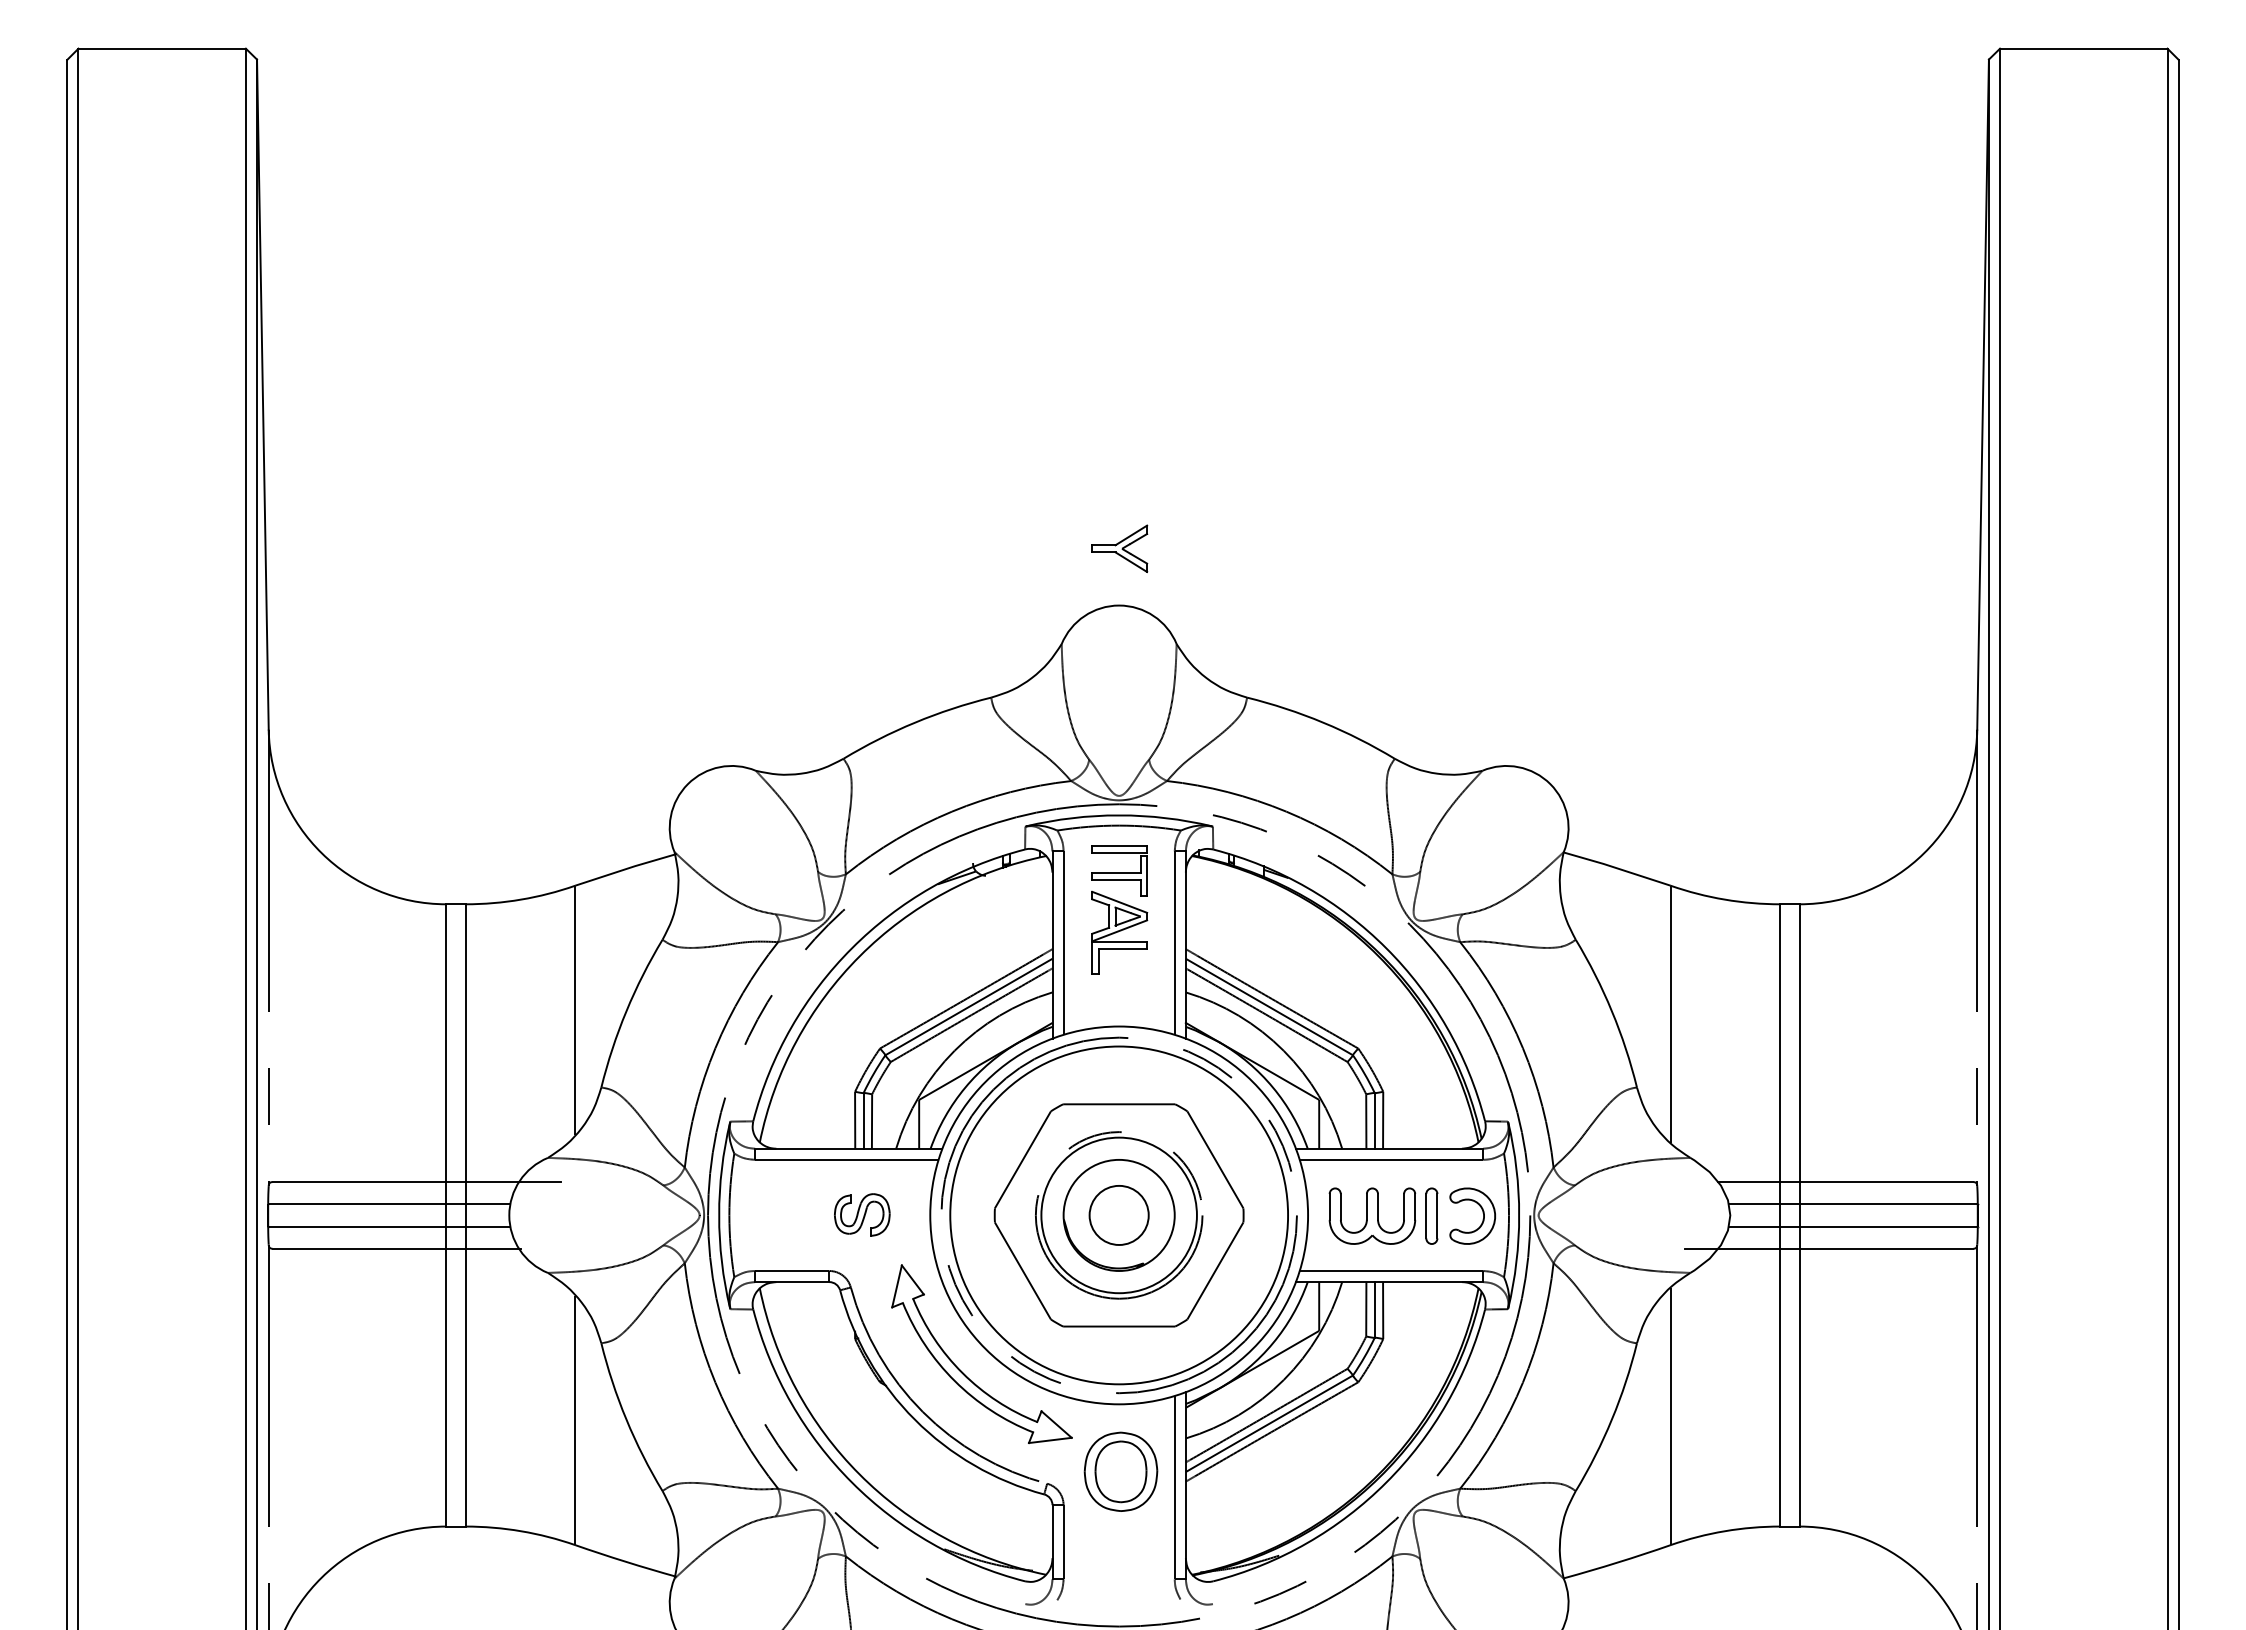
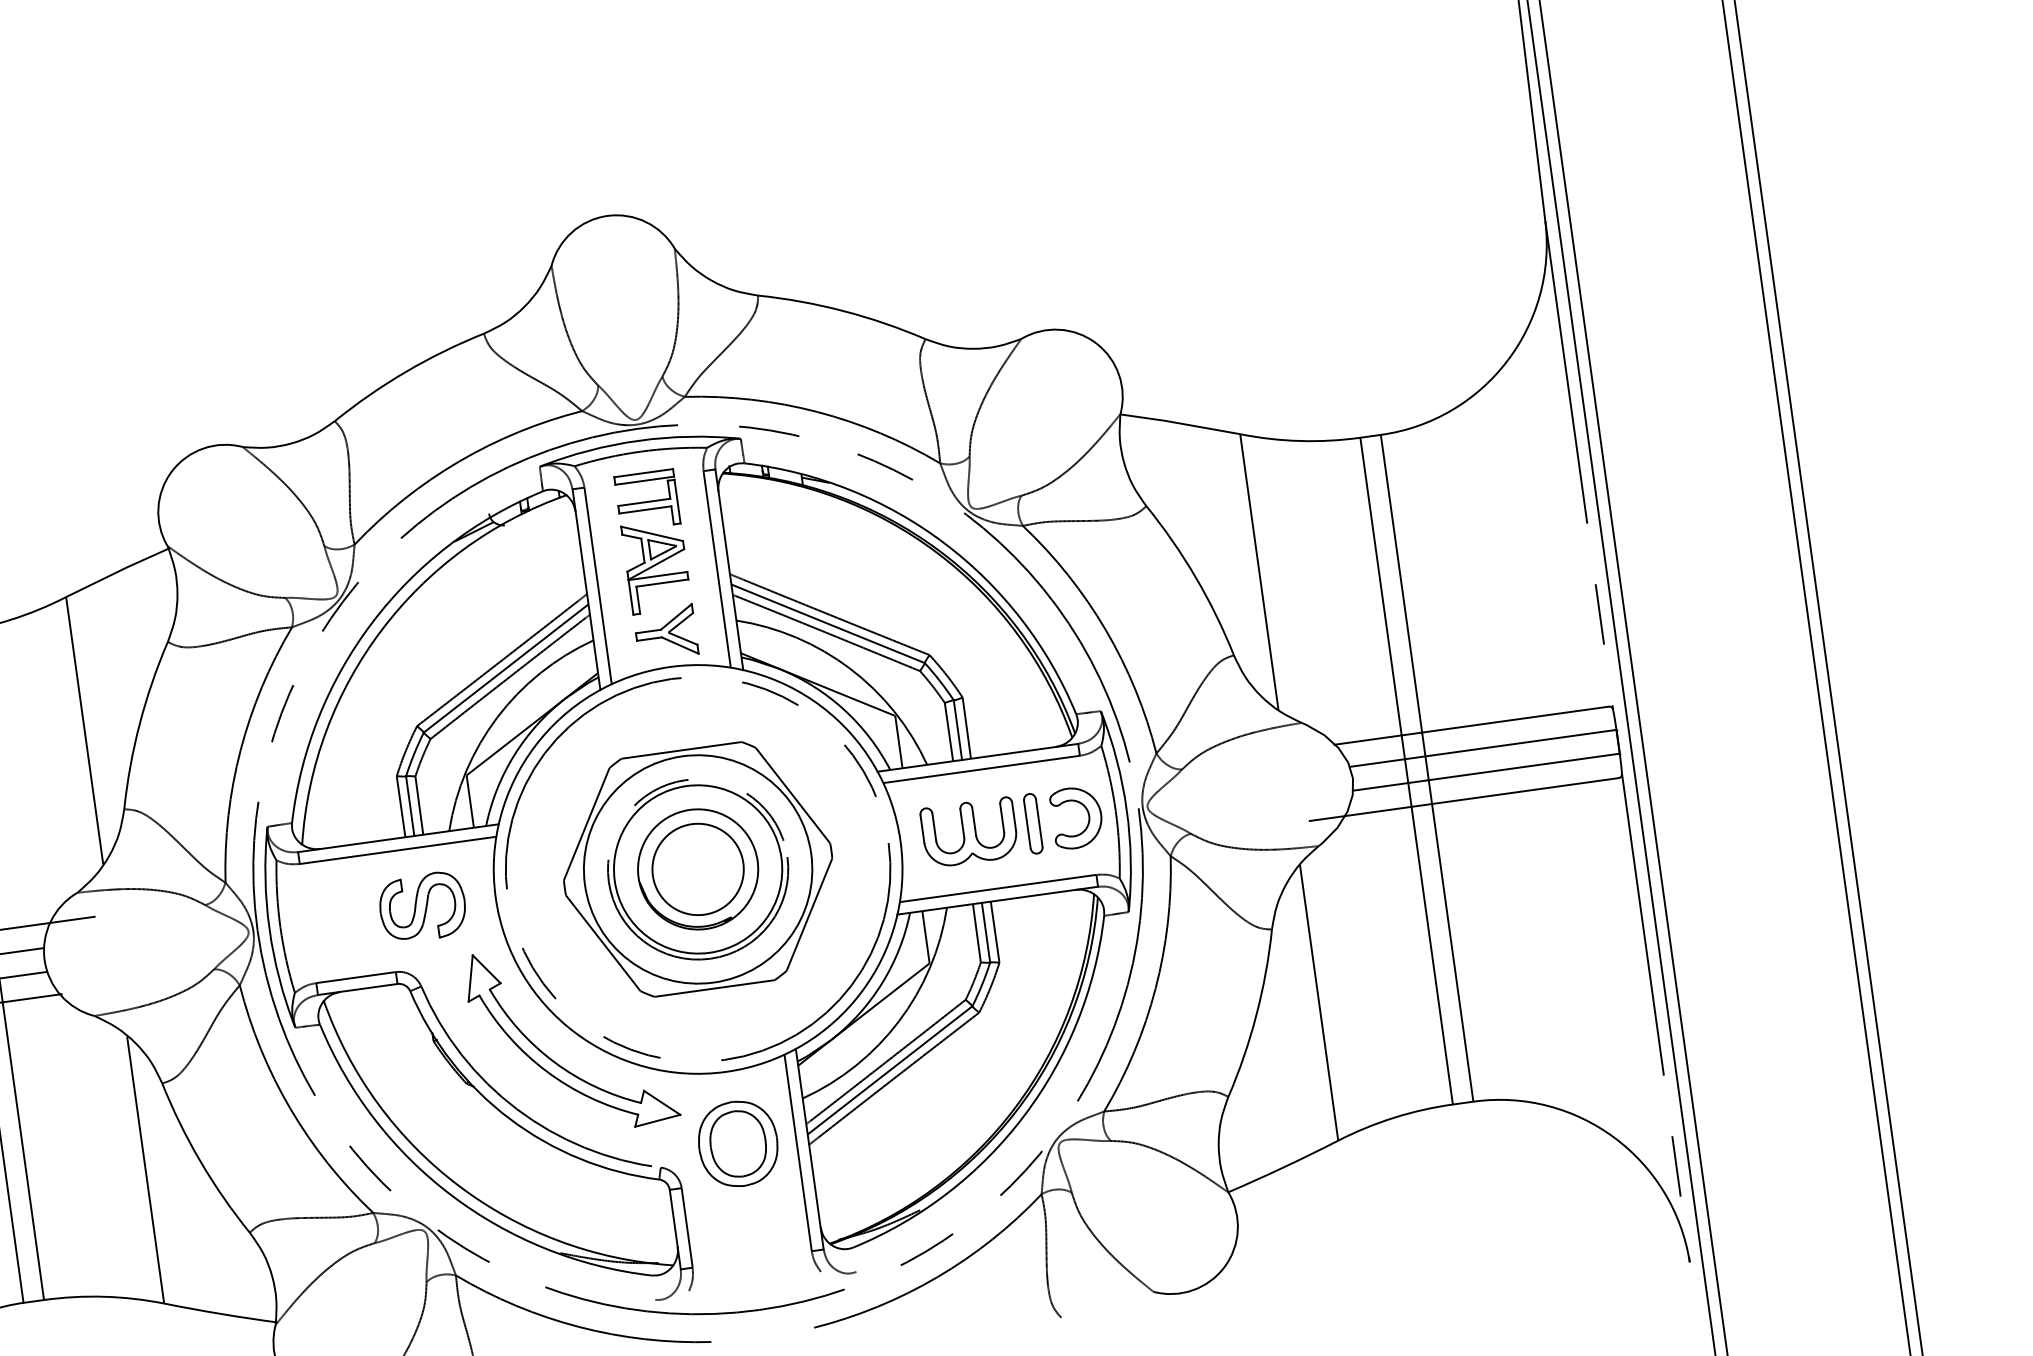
part: (1119, 548) -> (665, 632), moved
part: (862, 1214) -> (422, 906), size x1.43
circle: (1118, 1214) -> (697, 868), size x0.62
circle: (1118, 1215) -> (697, 869), size x1.43

